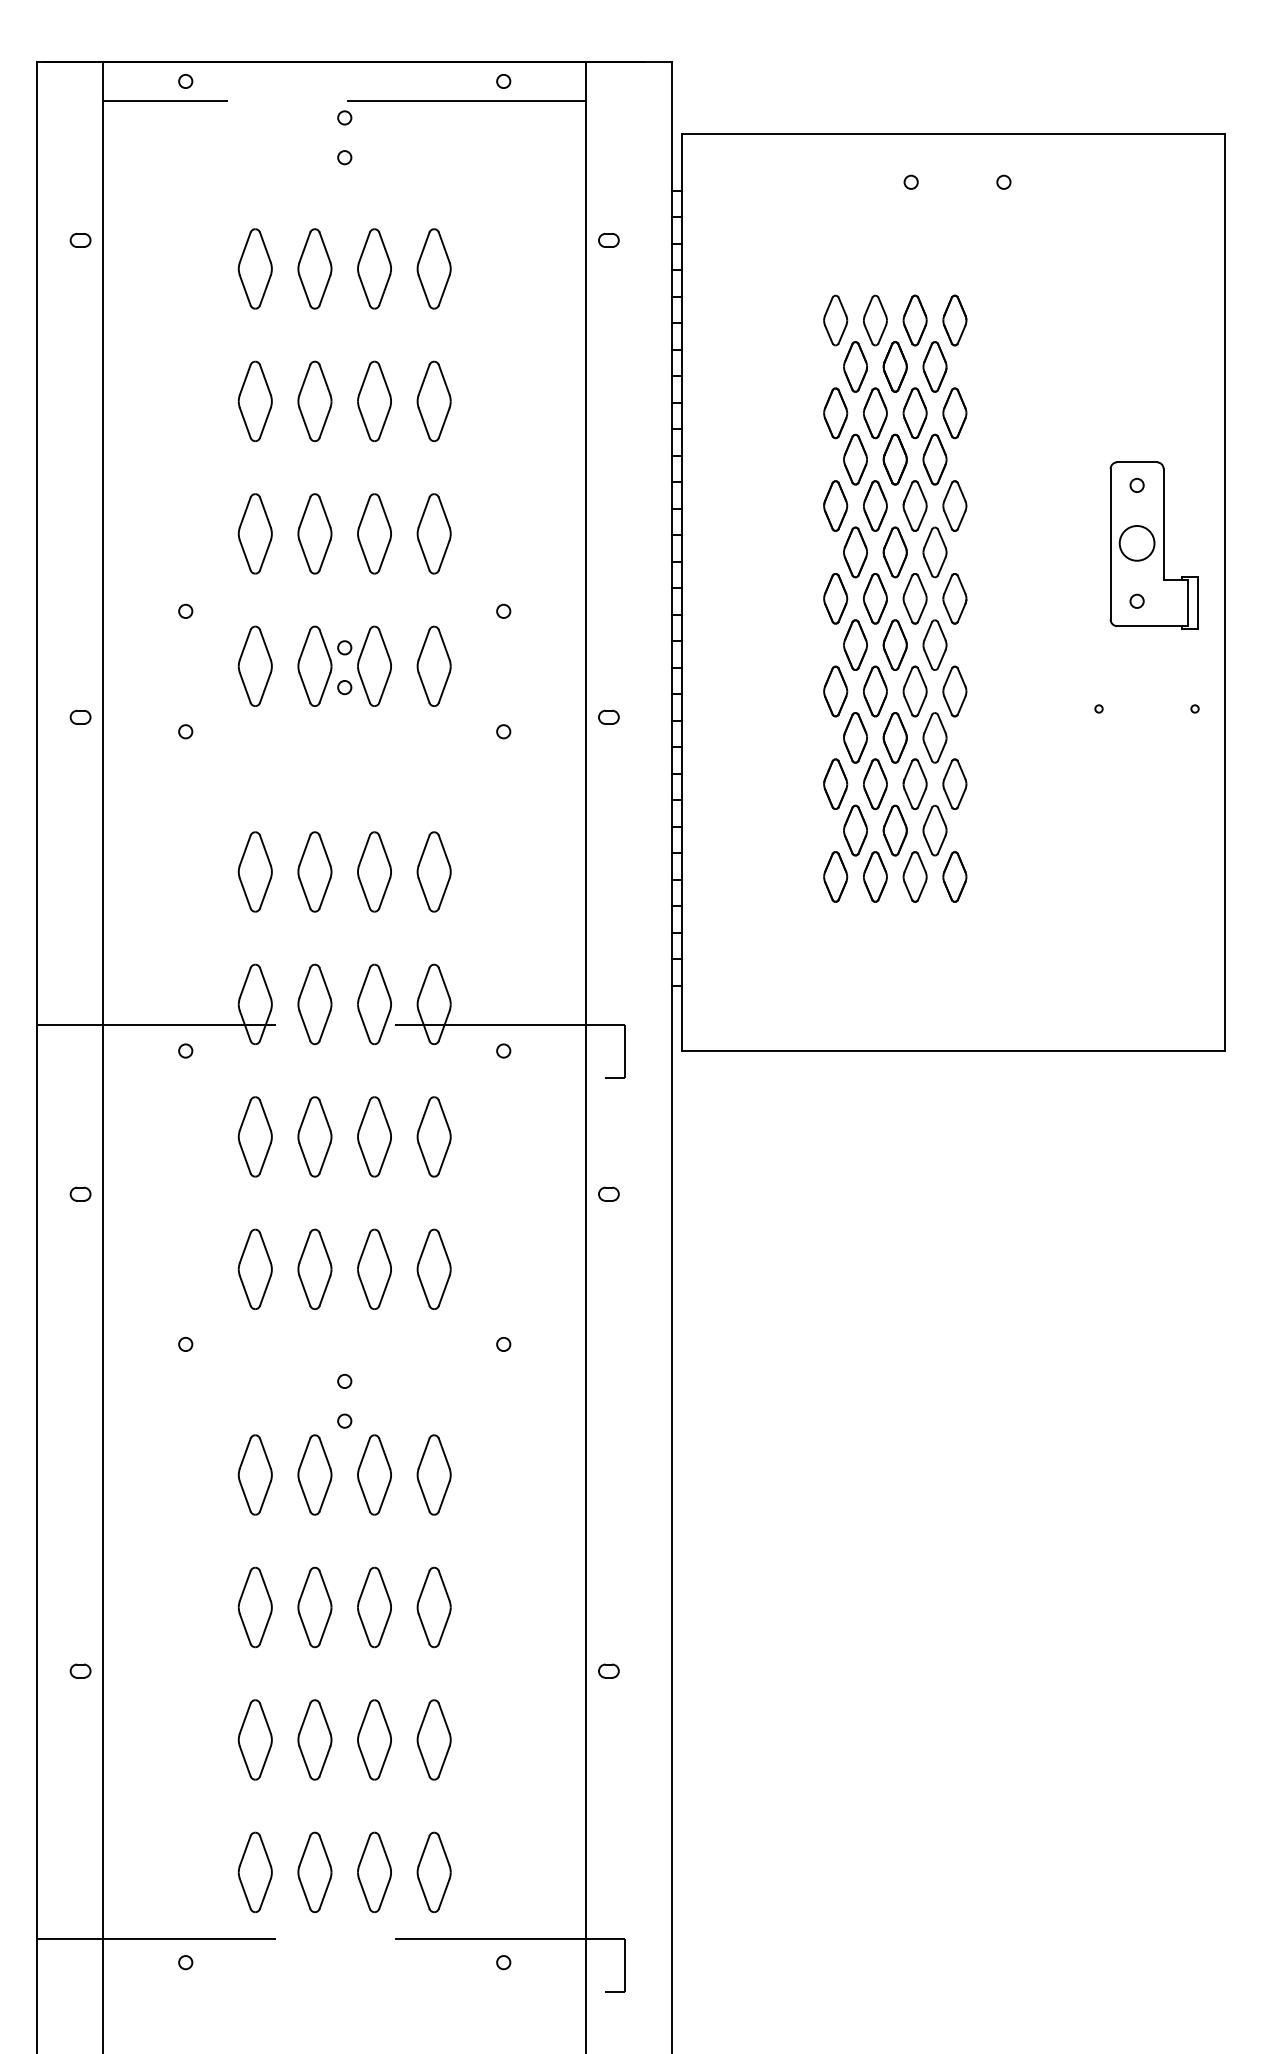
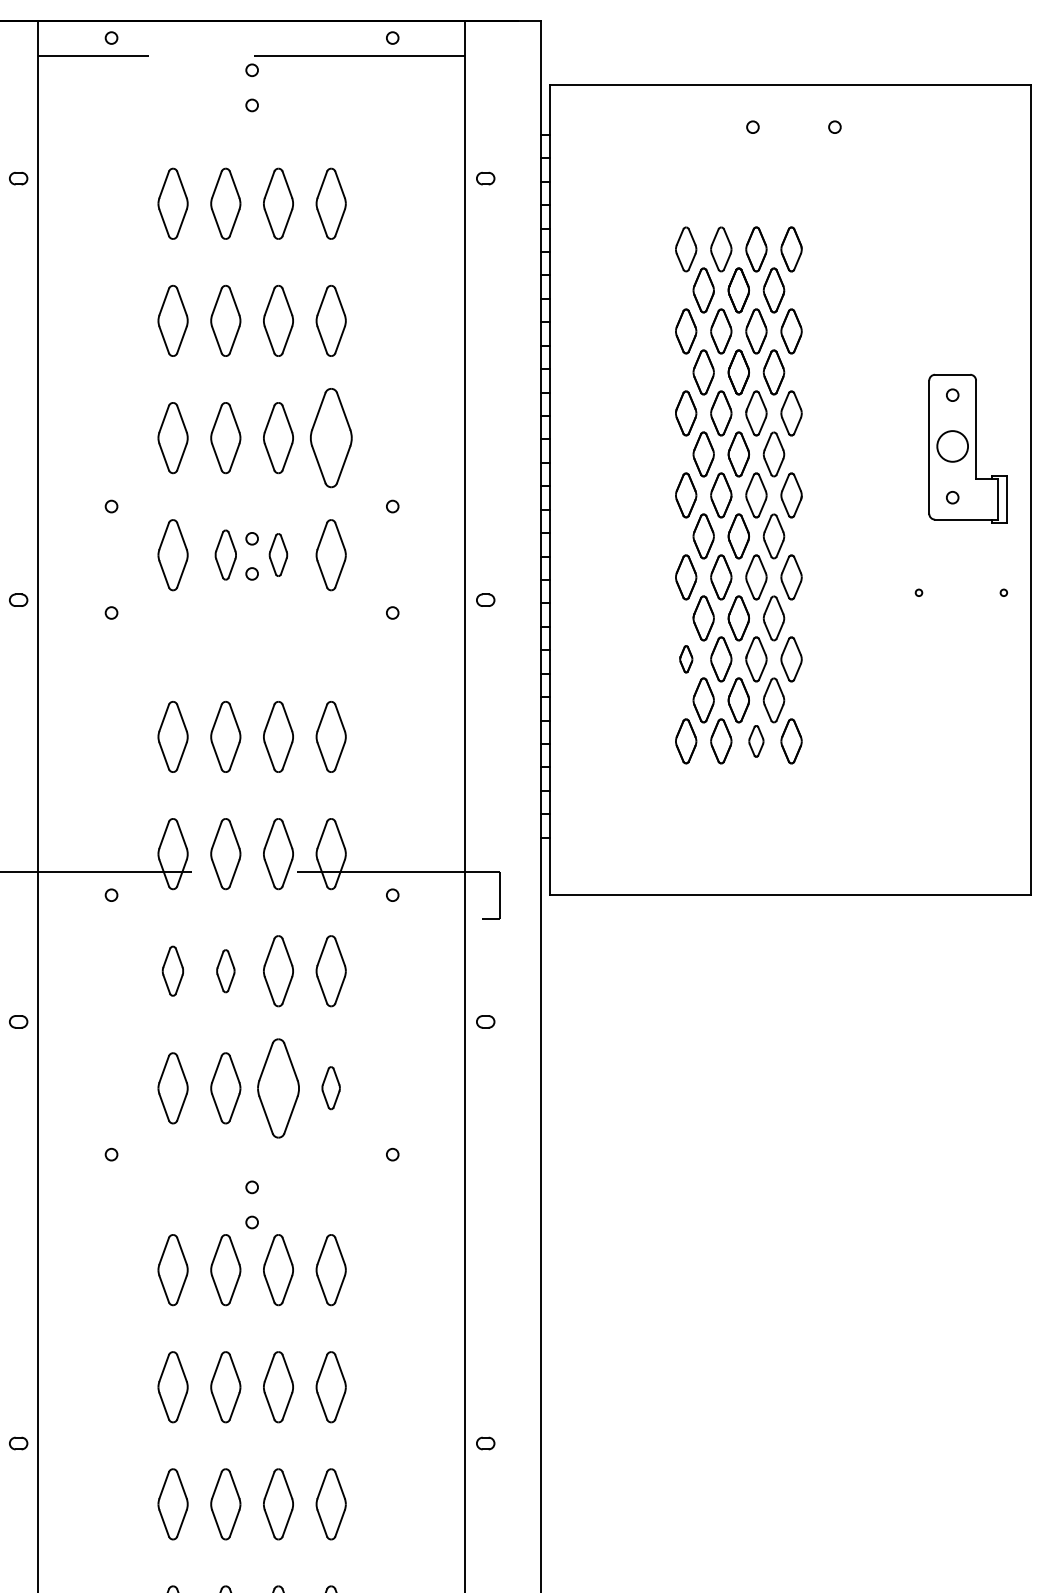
part: (433, 533) -> (330, 437), size x1.4
part: (314, 665) -> (225, 554), size x0.7
part: (374, 665) -> (278, 554), size x0.6
part: (835, 783) -> (686, 658), size x0.6
part: (914, 876) -> (755, 740), size x0.7
part: (254, 1136) -> (172, 970), size x0.7
part: (314, 1136) -> (225, 970), size x0.6
part: (374, 1268) -> (278, 1087), size x1.4
part: (433, 1268) -> (330, 1087), size x0.6

